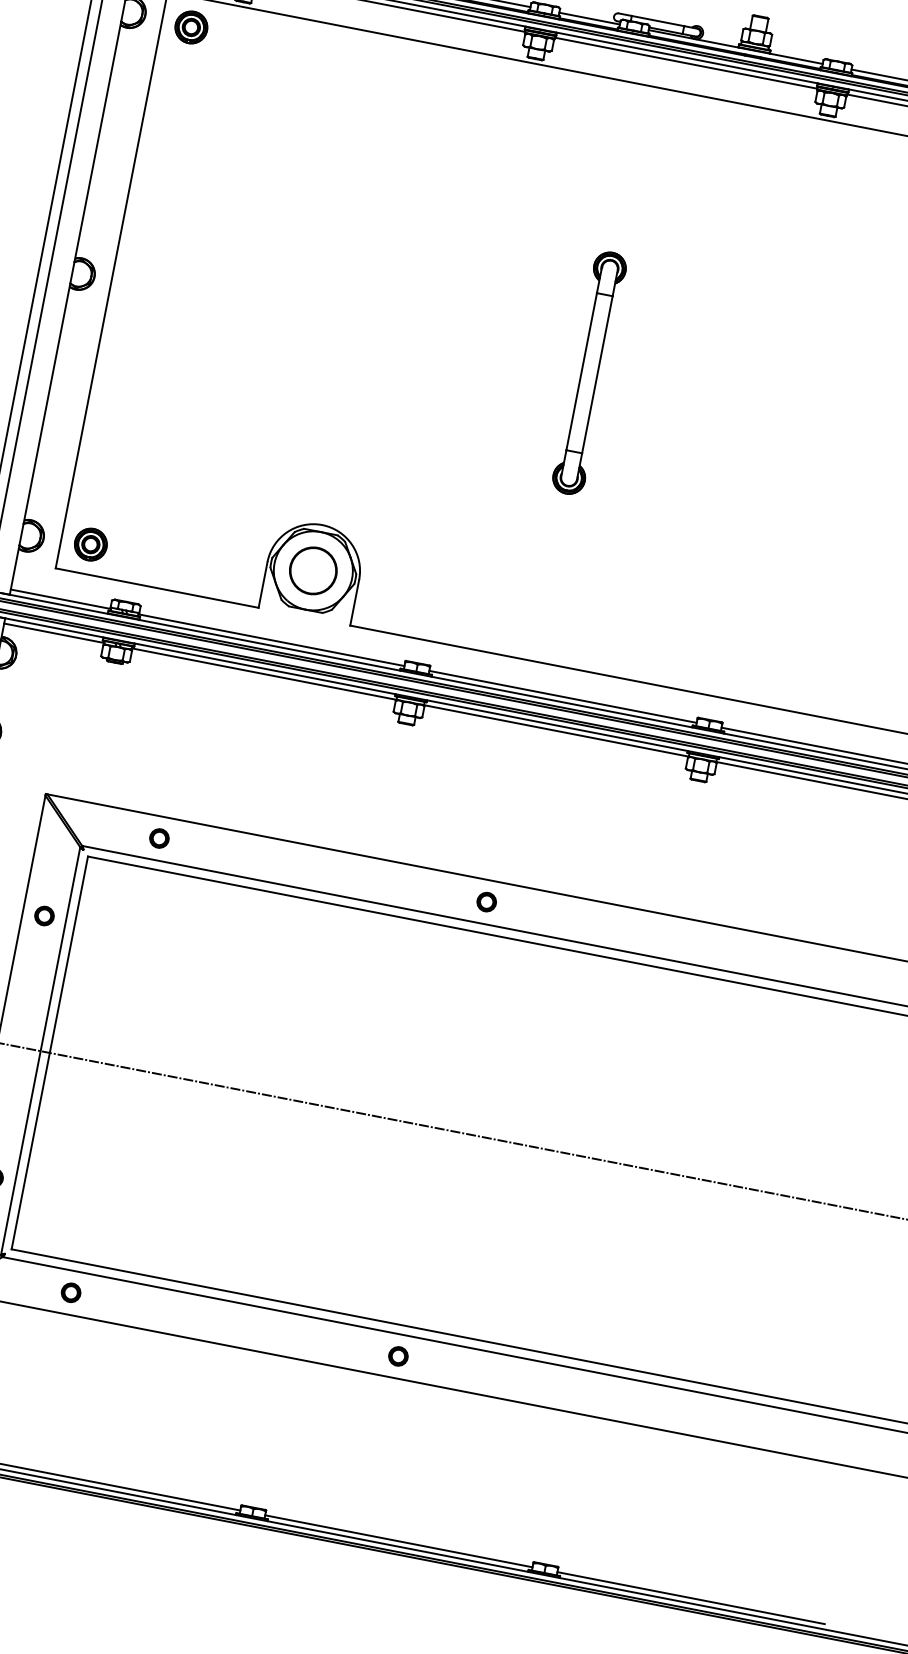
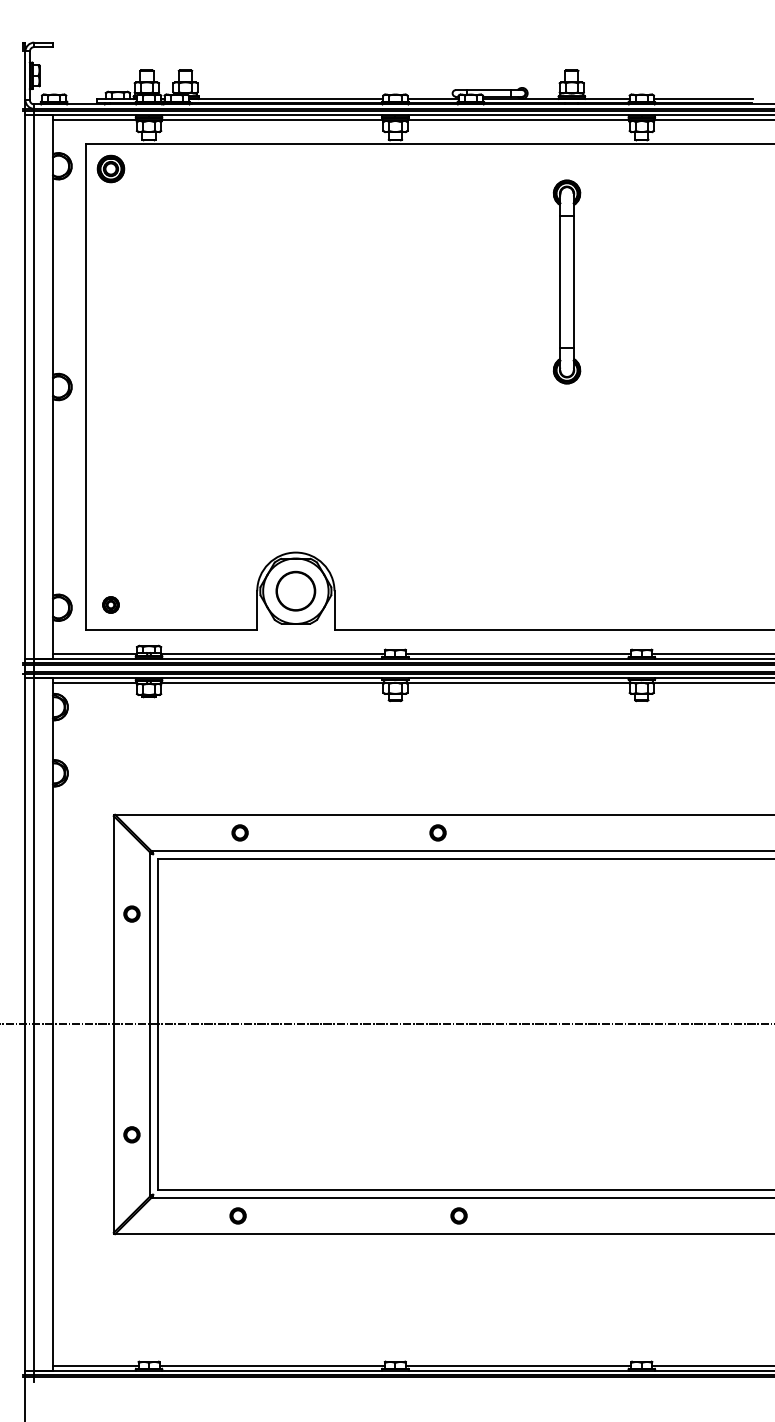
part: (589, 372) -> (566, 281), moved
part: (90, 543) -> (110, 604), size x0.6
part: (158, 837) -> (239, 832), moved
part: (486, 901) -> (437, 832), moved
part: (70, 1292) -> (237, 1215), moved
part: (397, 1355) -> (458, 1215), moved

